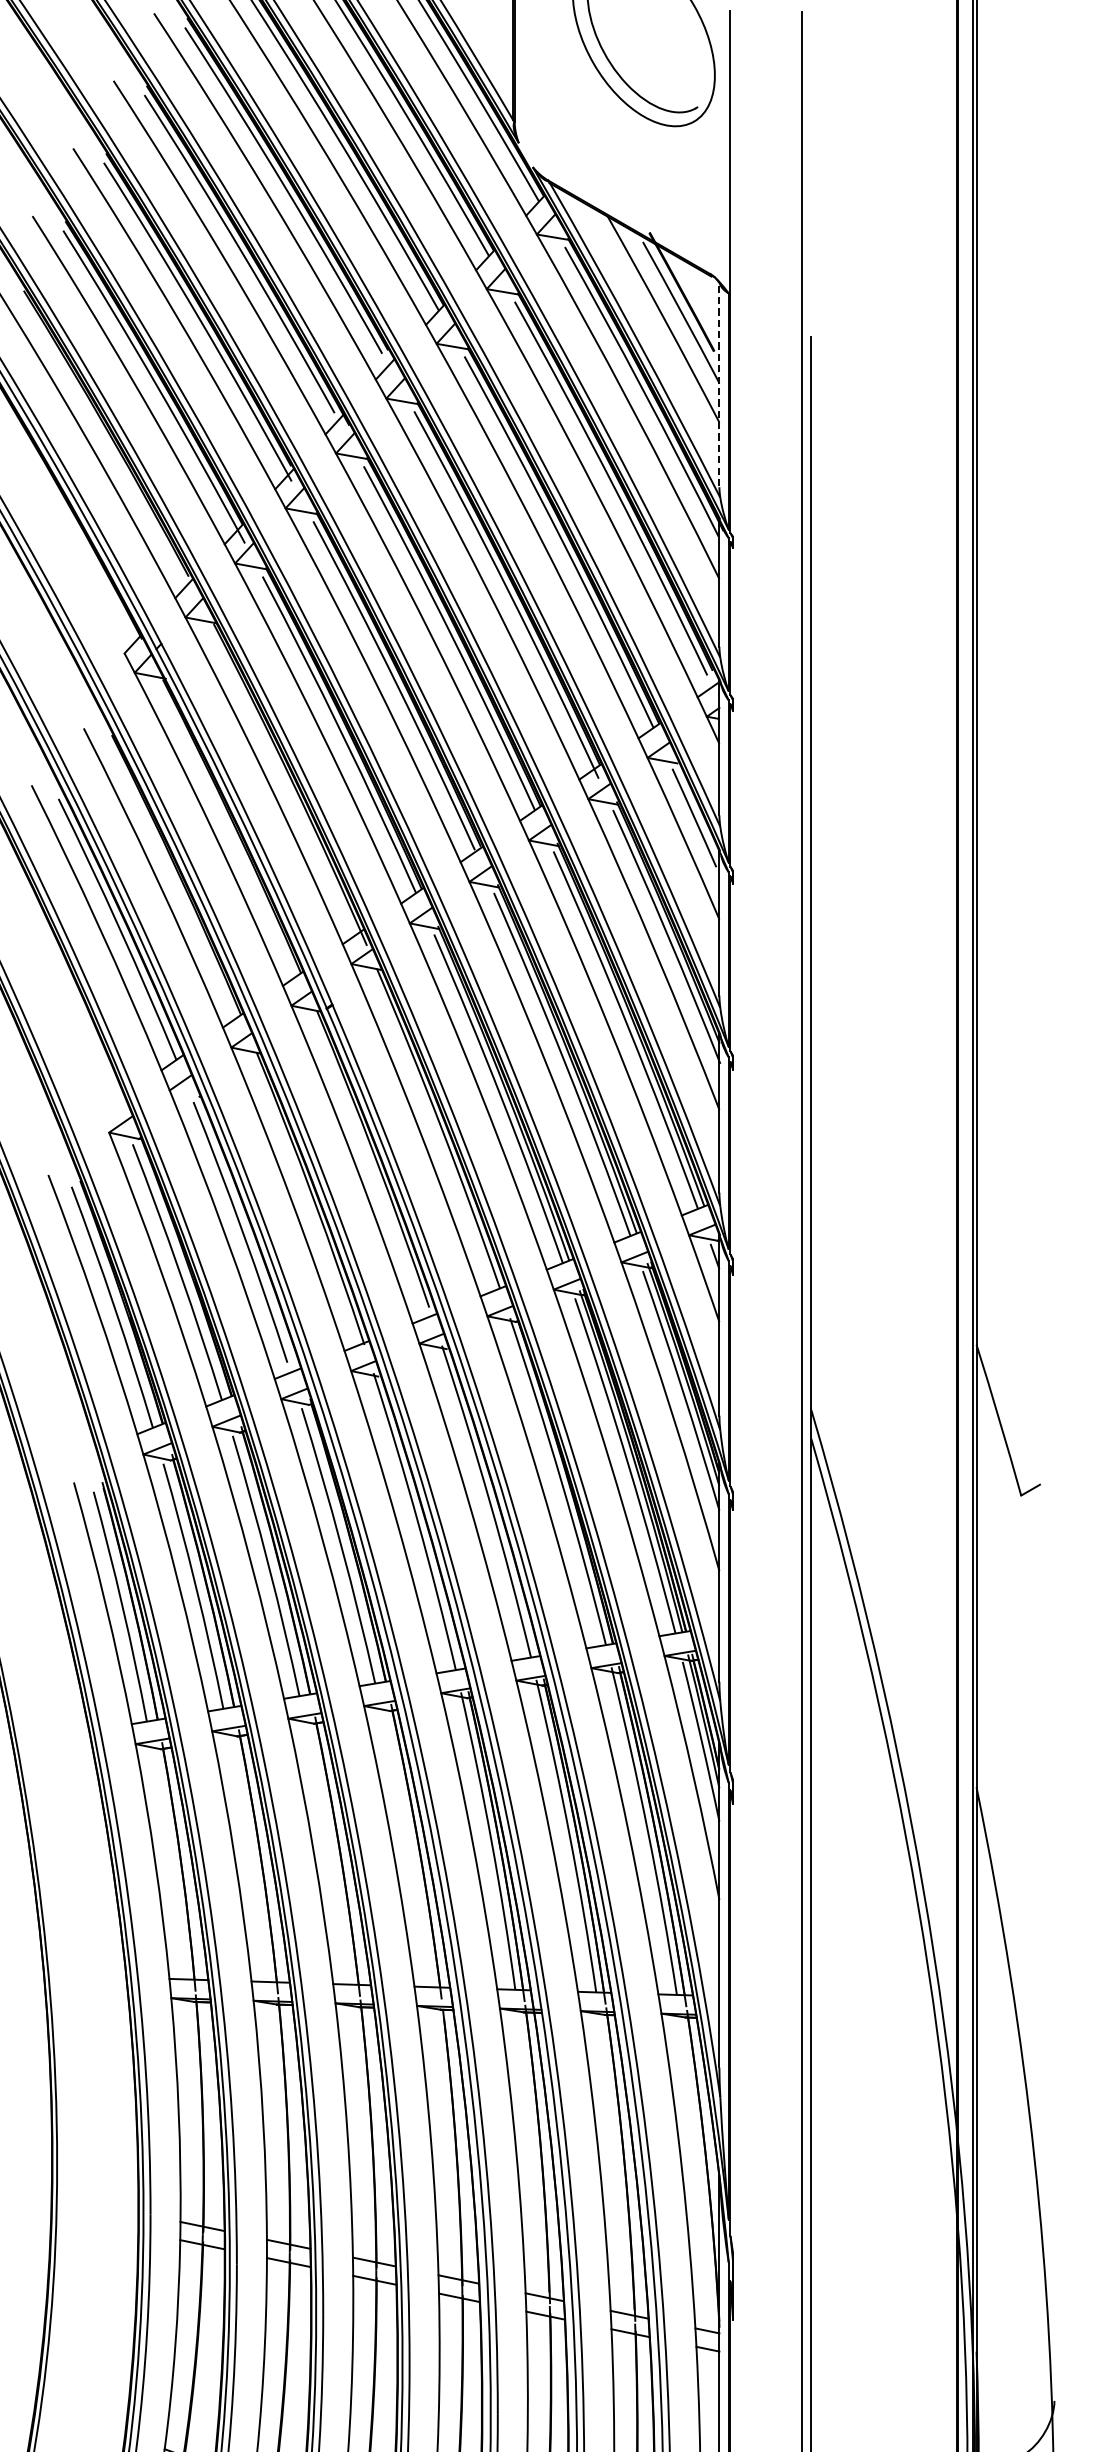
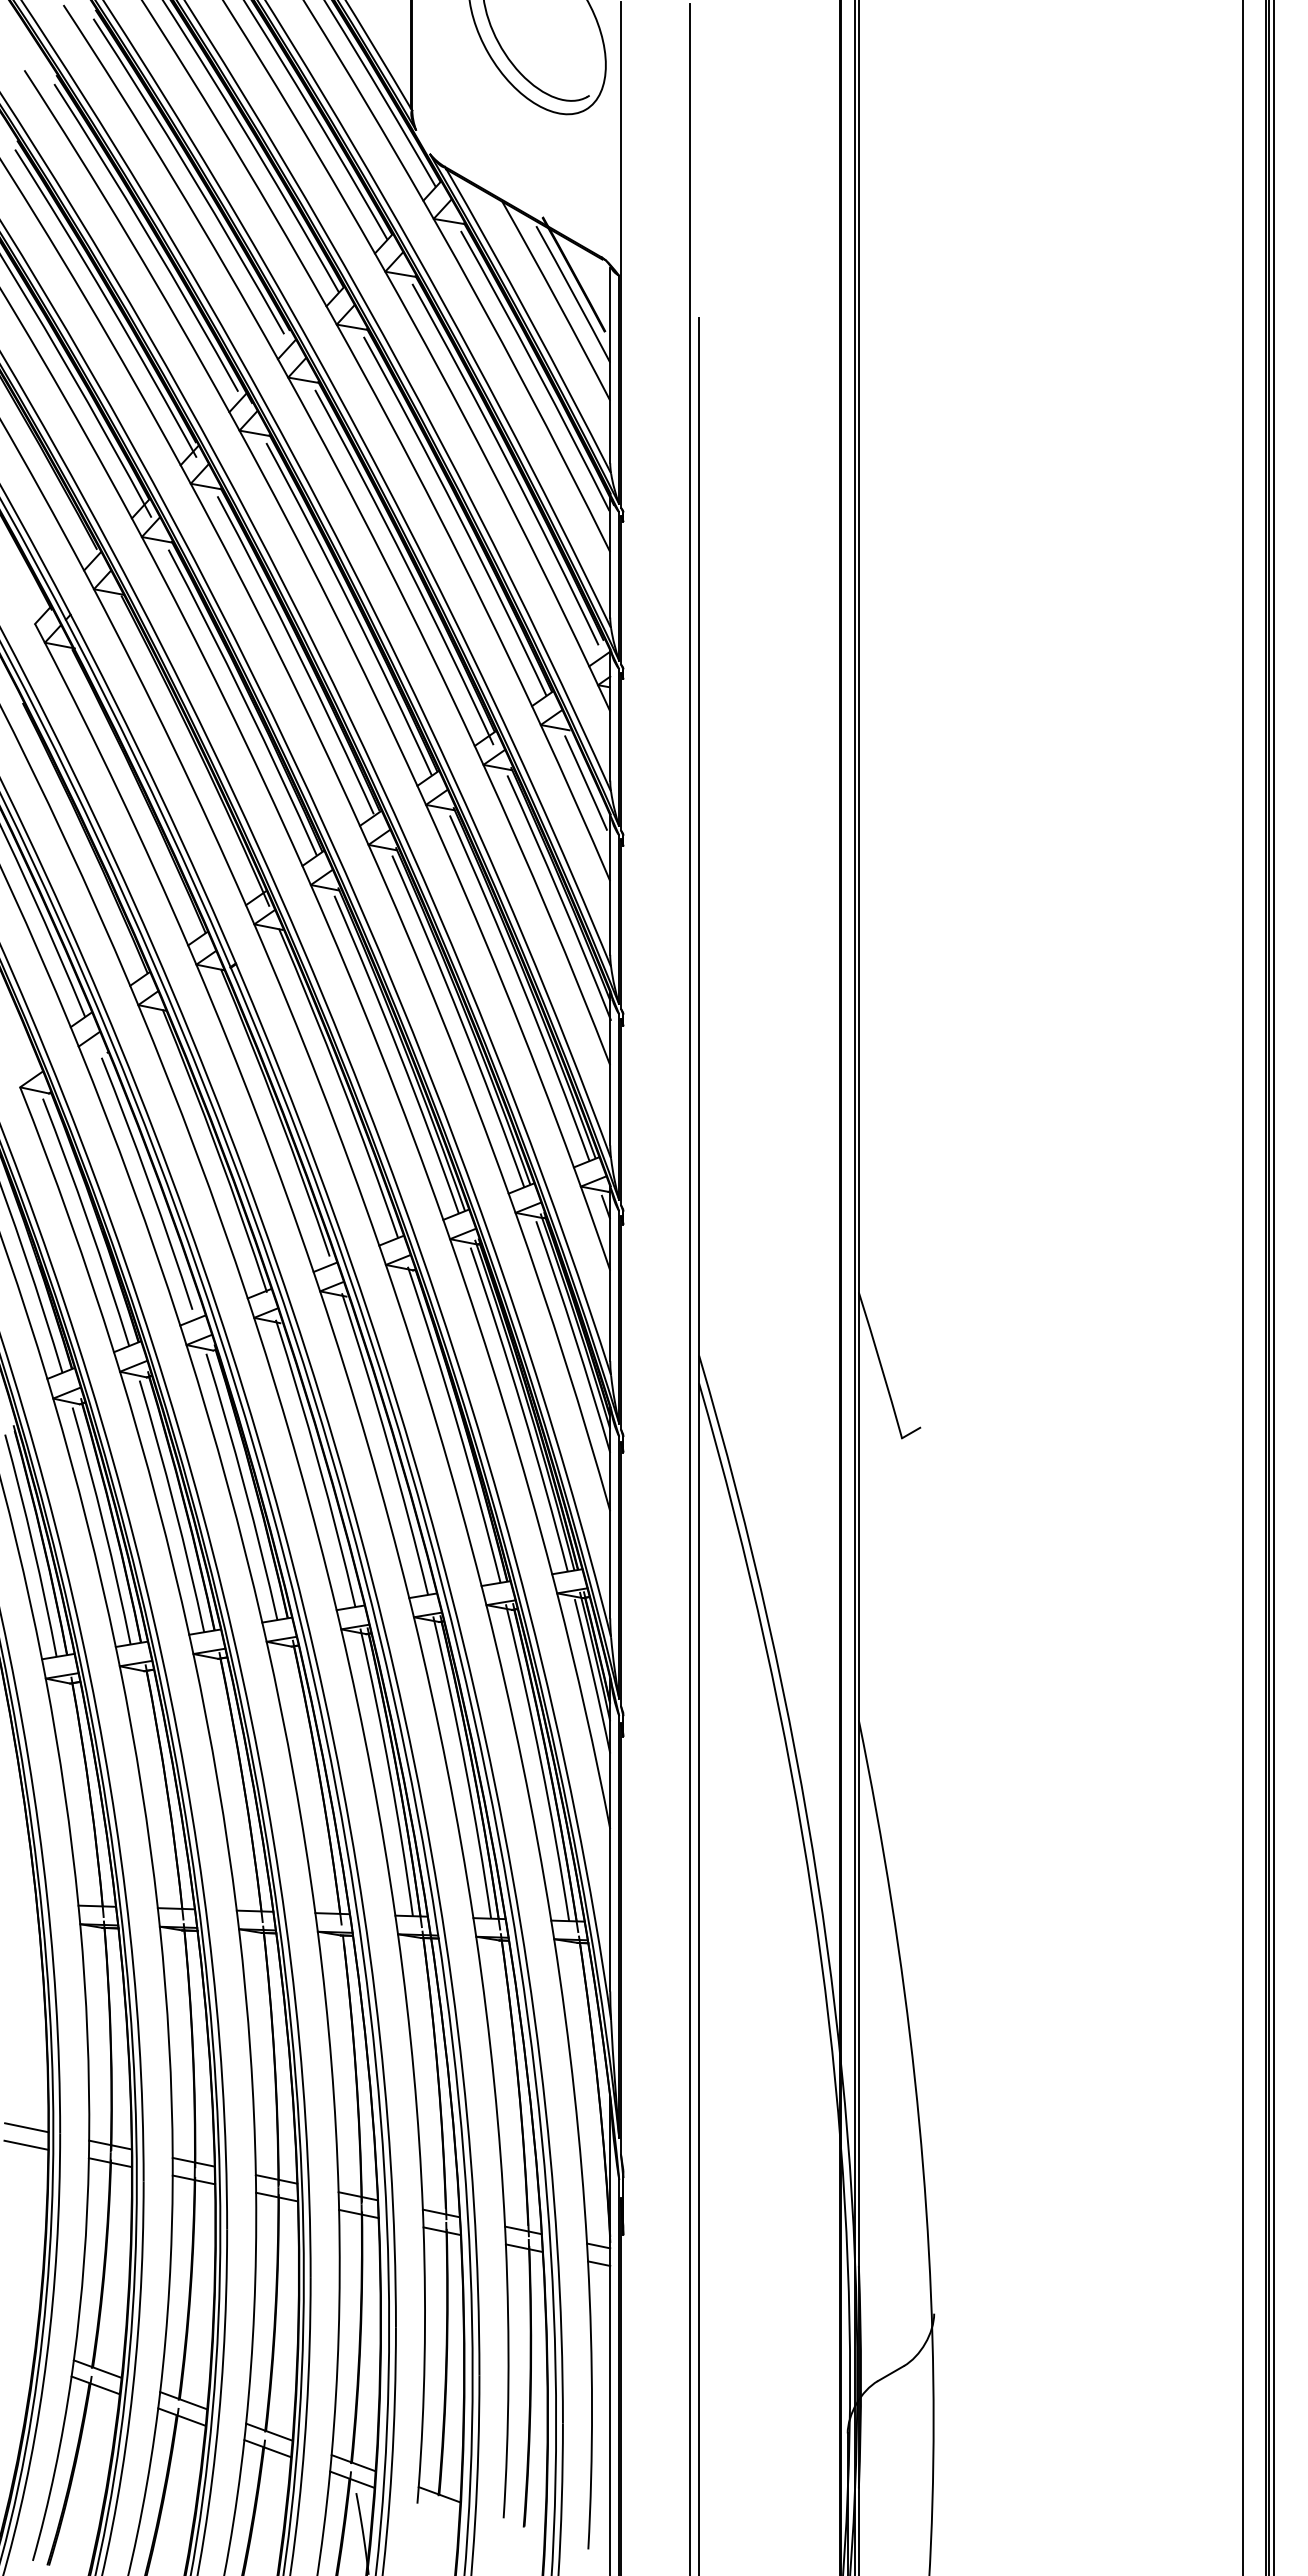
line: (719, 386) -> (610, 365), dashed -> solid
line: (115, 2208) -> (26, 2127), added
line: (115, 2225) -> (26, 2144), added

